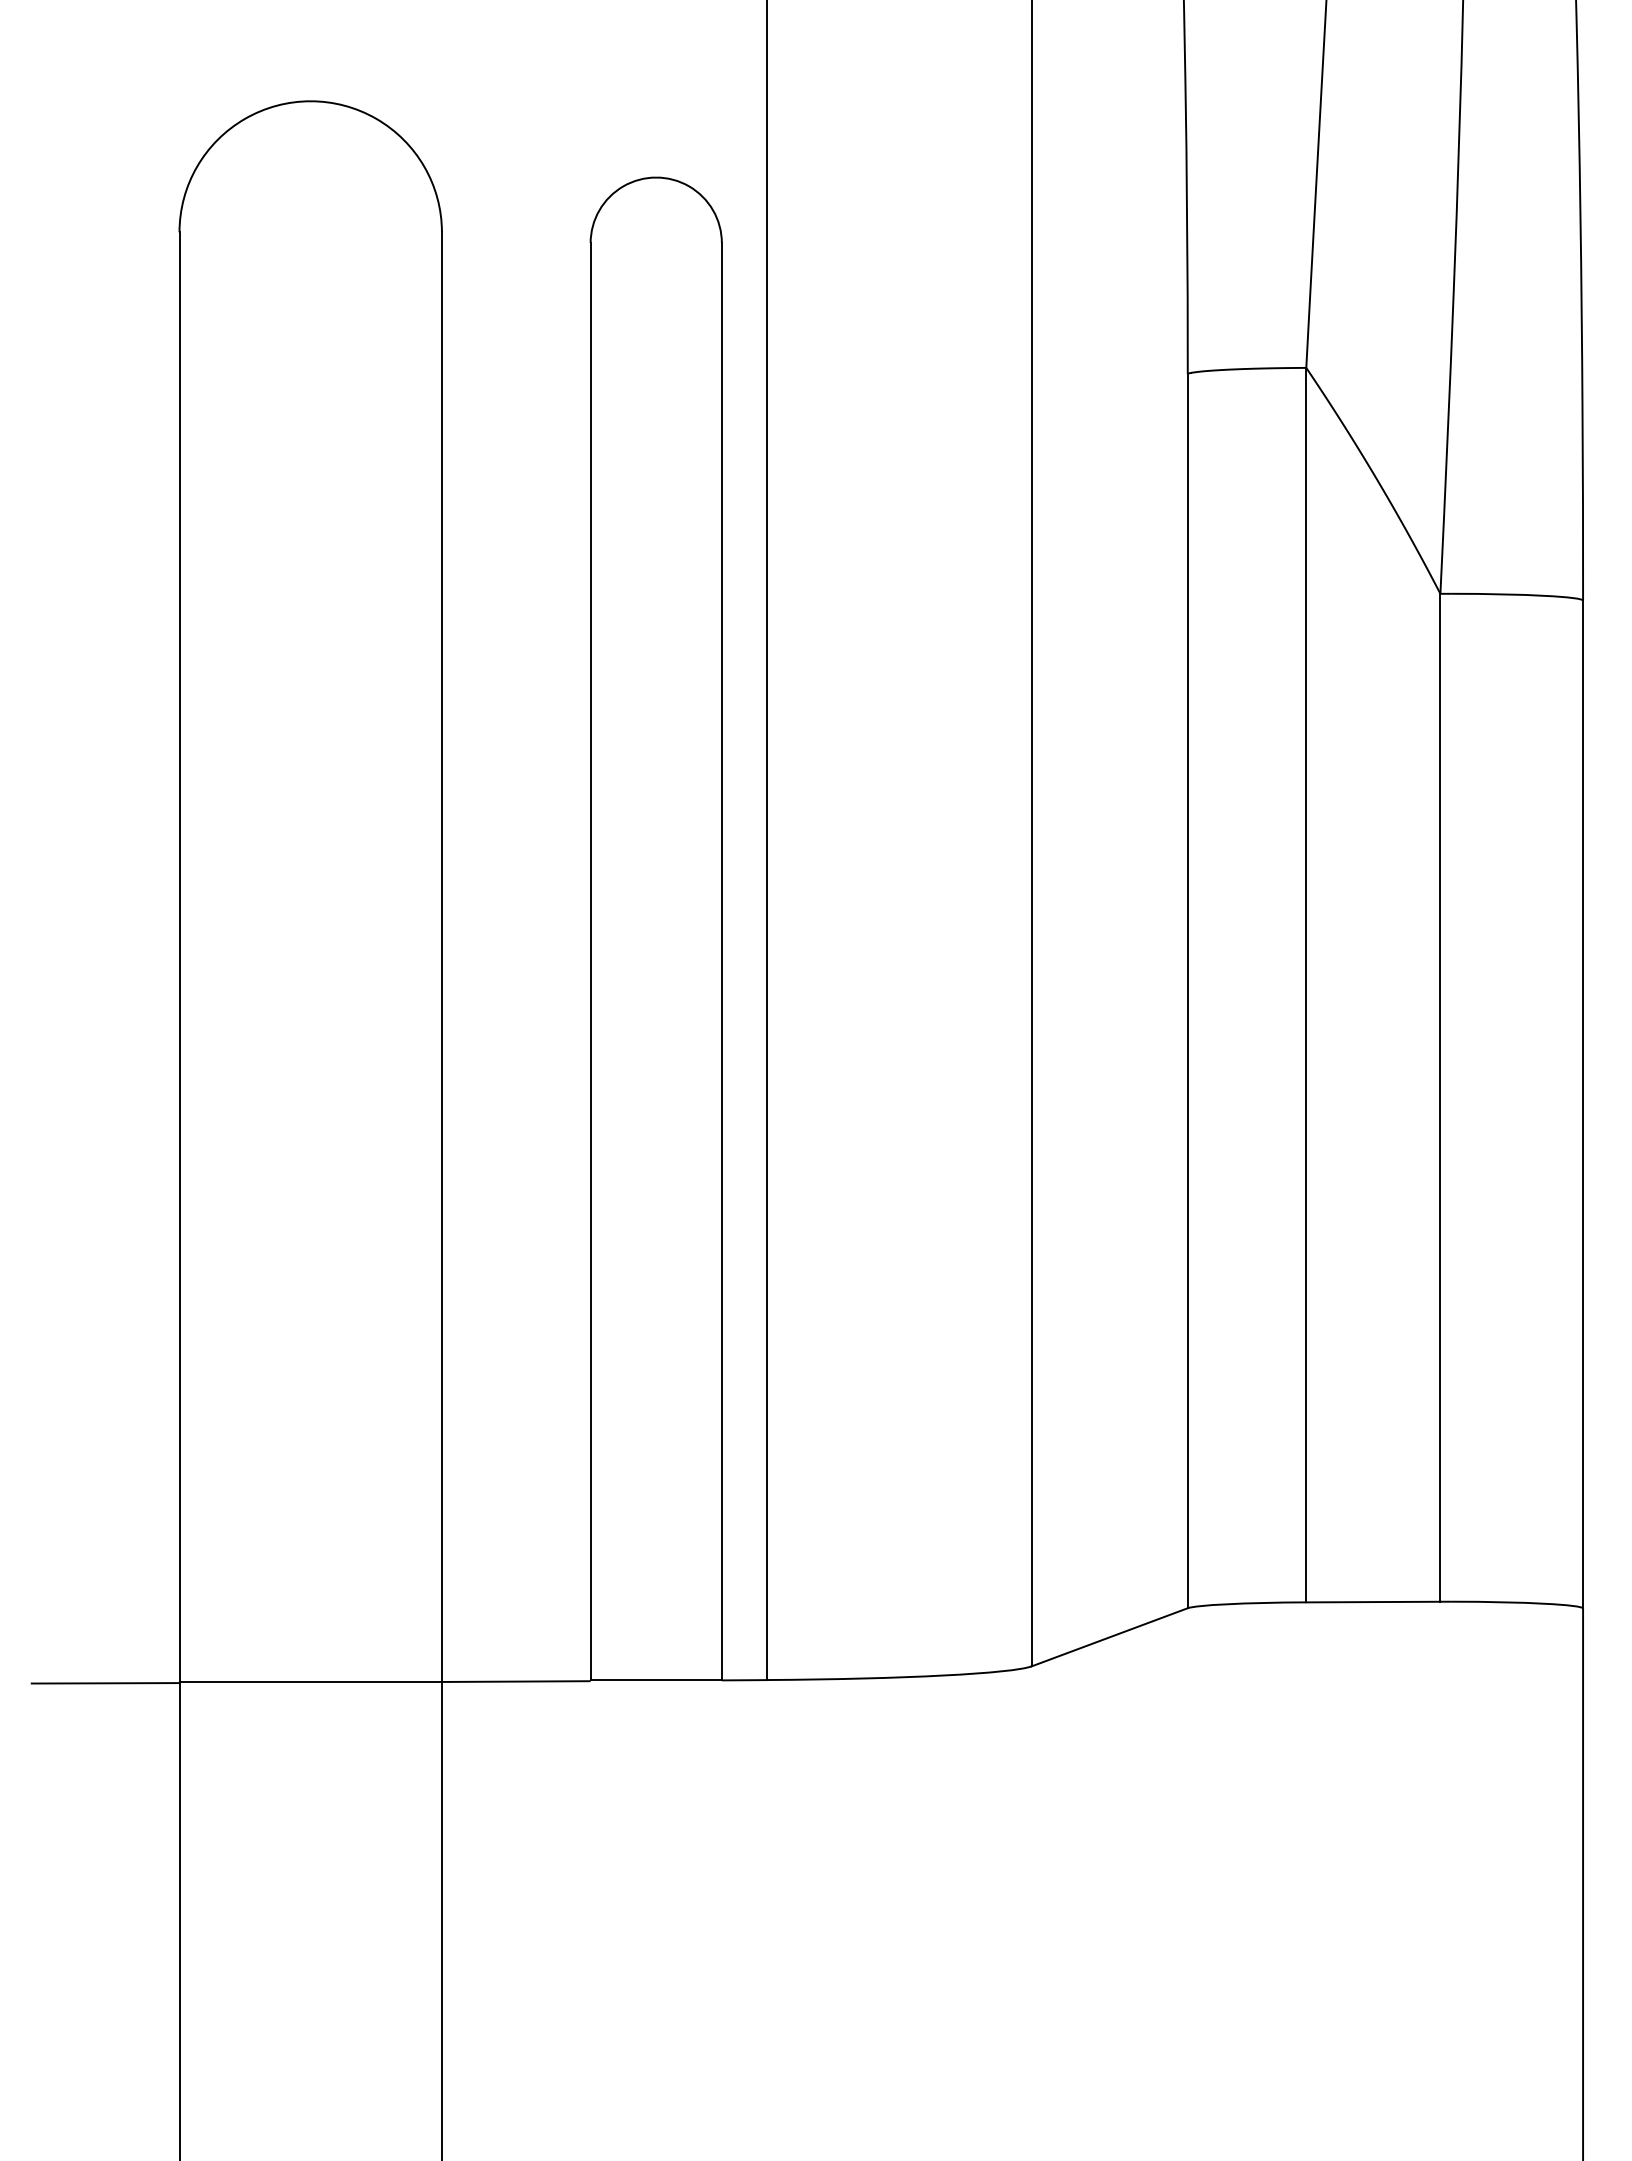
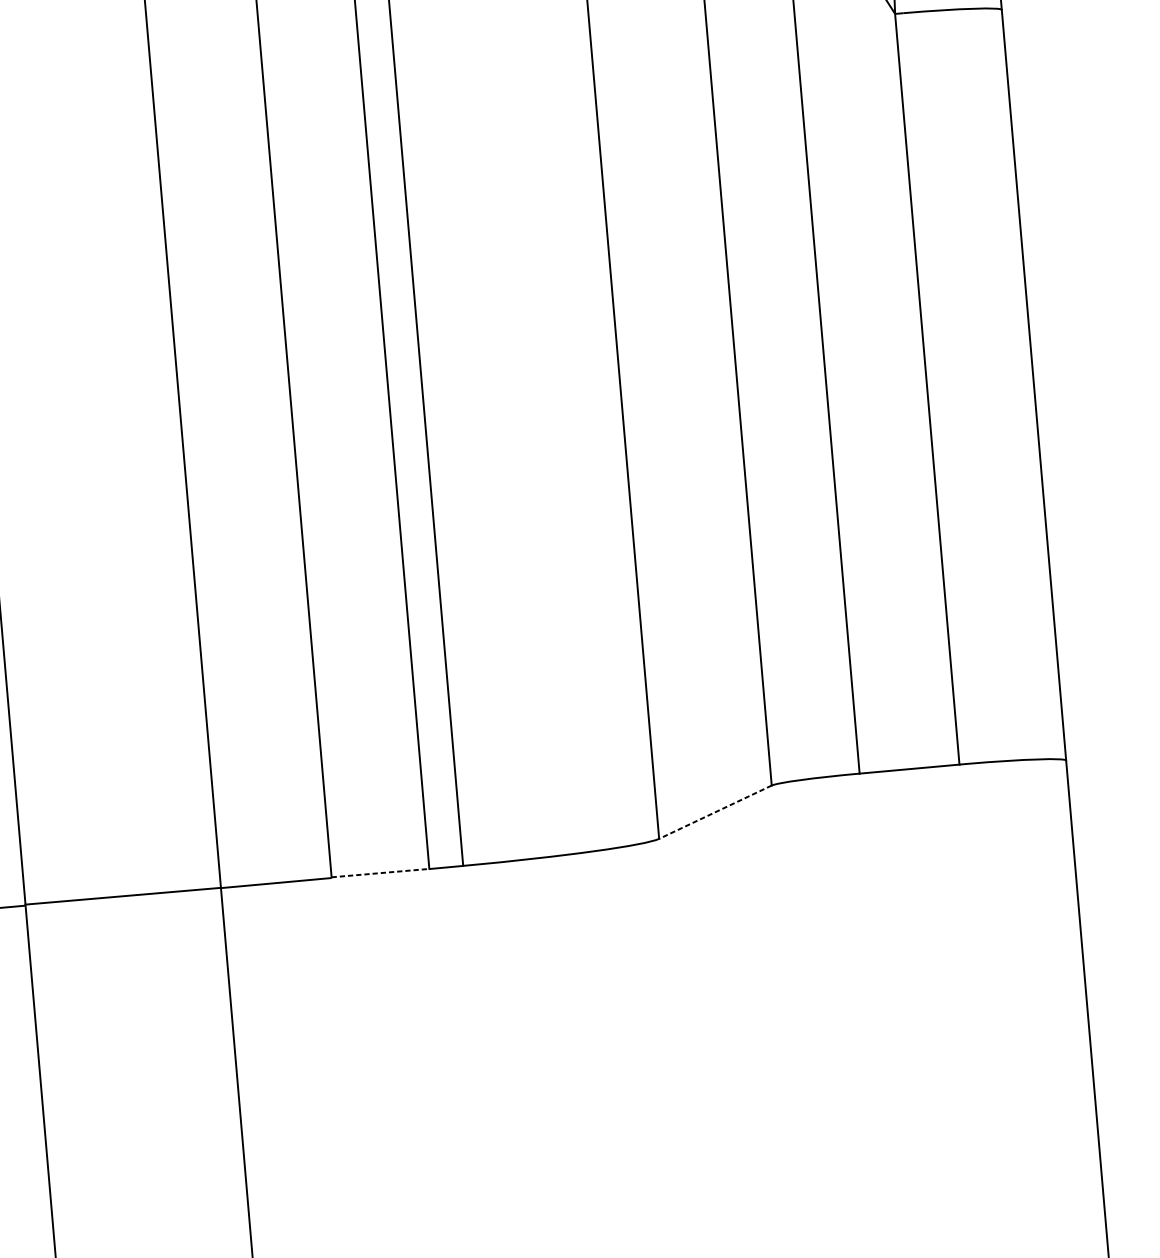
line: (1109, 1637) -> (715, 812), solid -> dashed
line: (656, 1680) -> (380, 873), solid -> dashed

